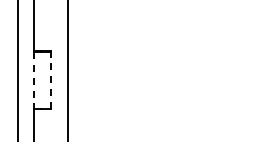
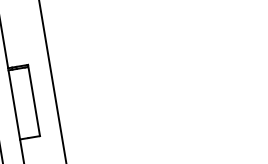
line: (50, 80) -> (33, 101), dashed -> solid
line: (34, 81) -> (14, 105), dashed -> solid

